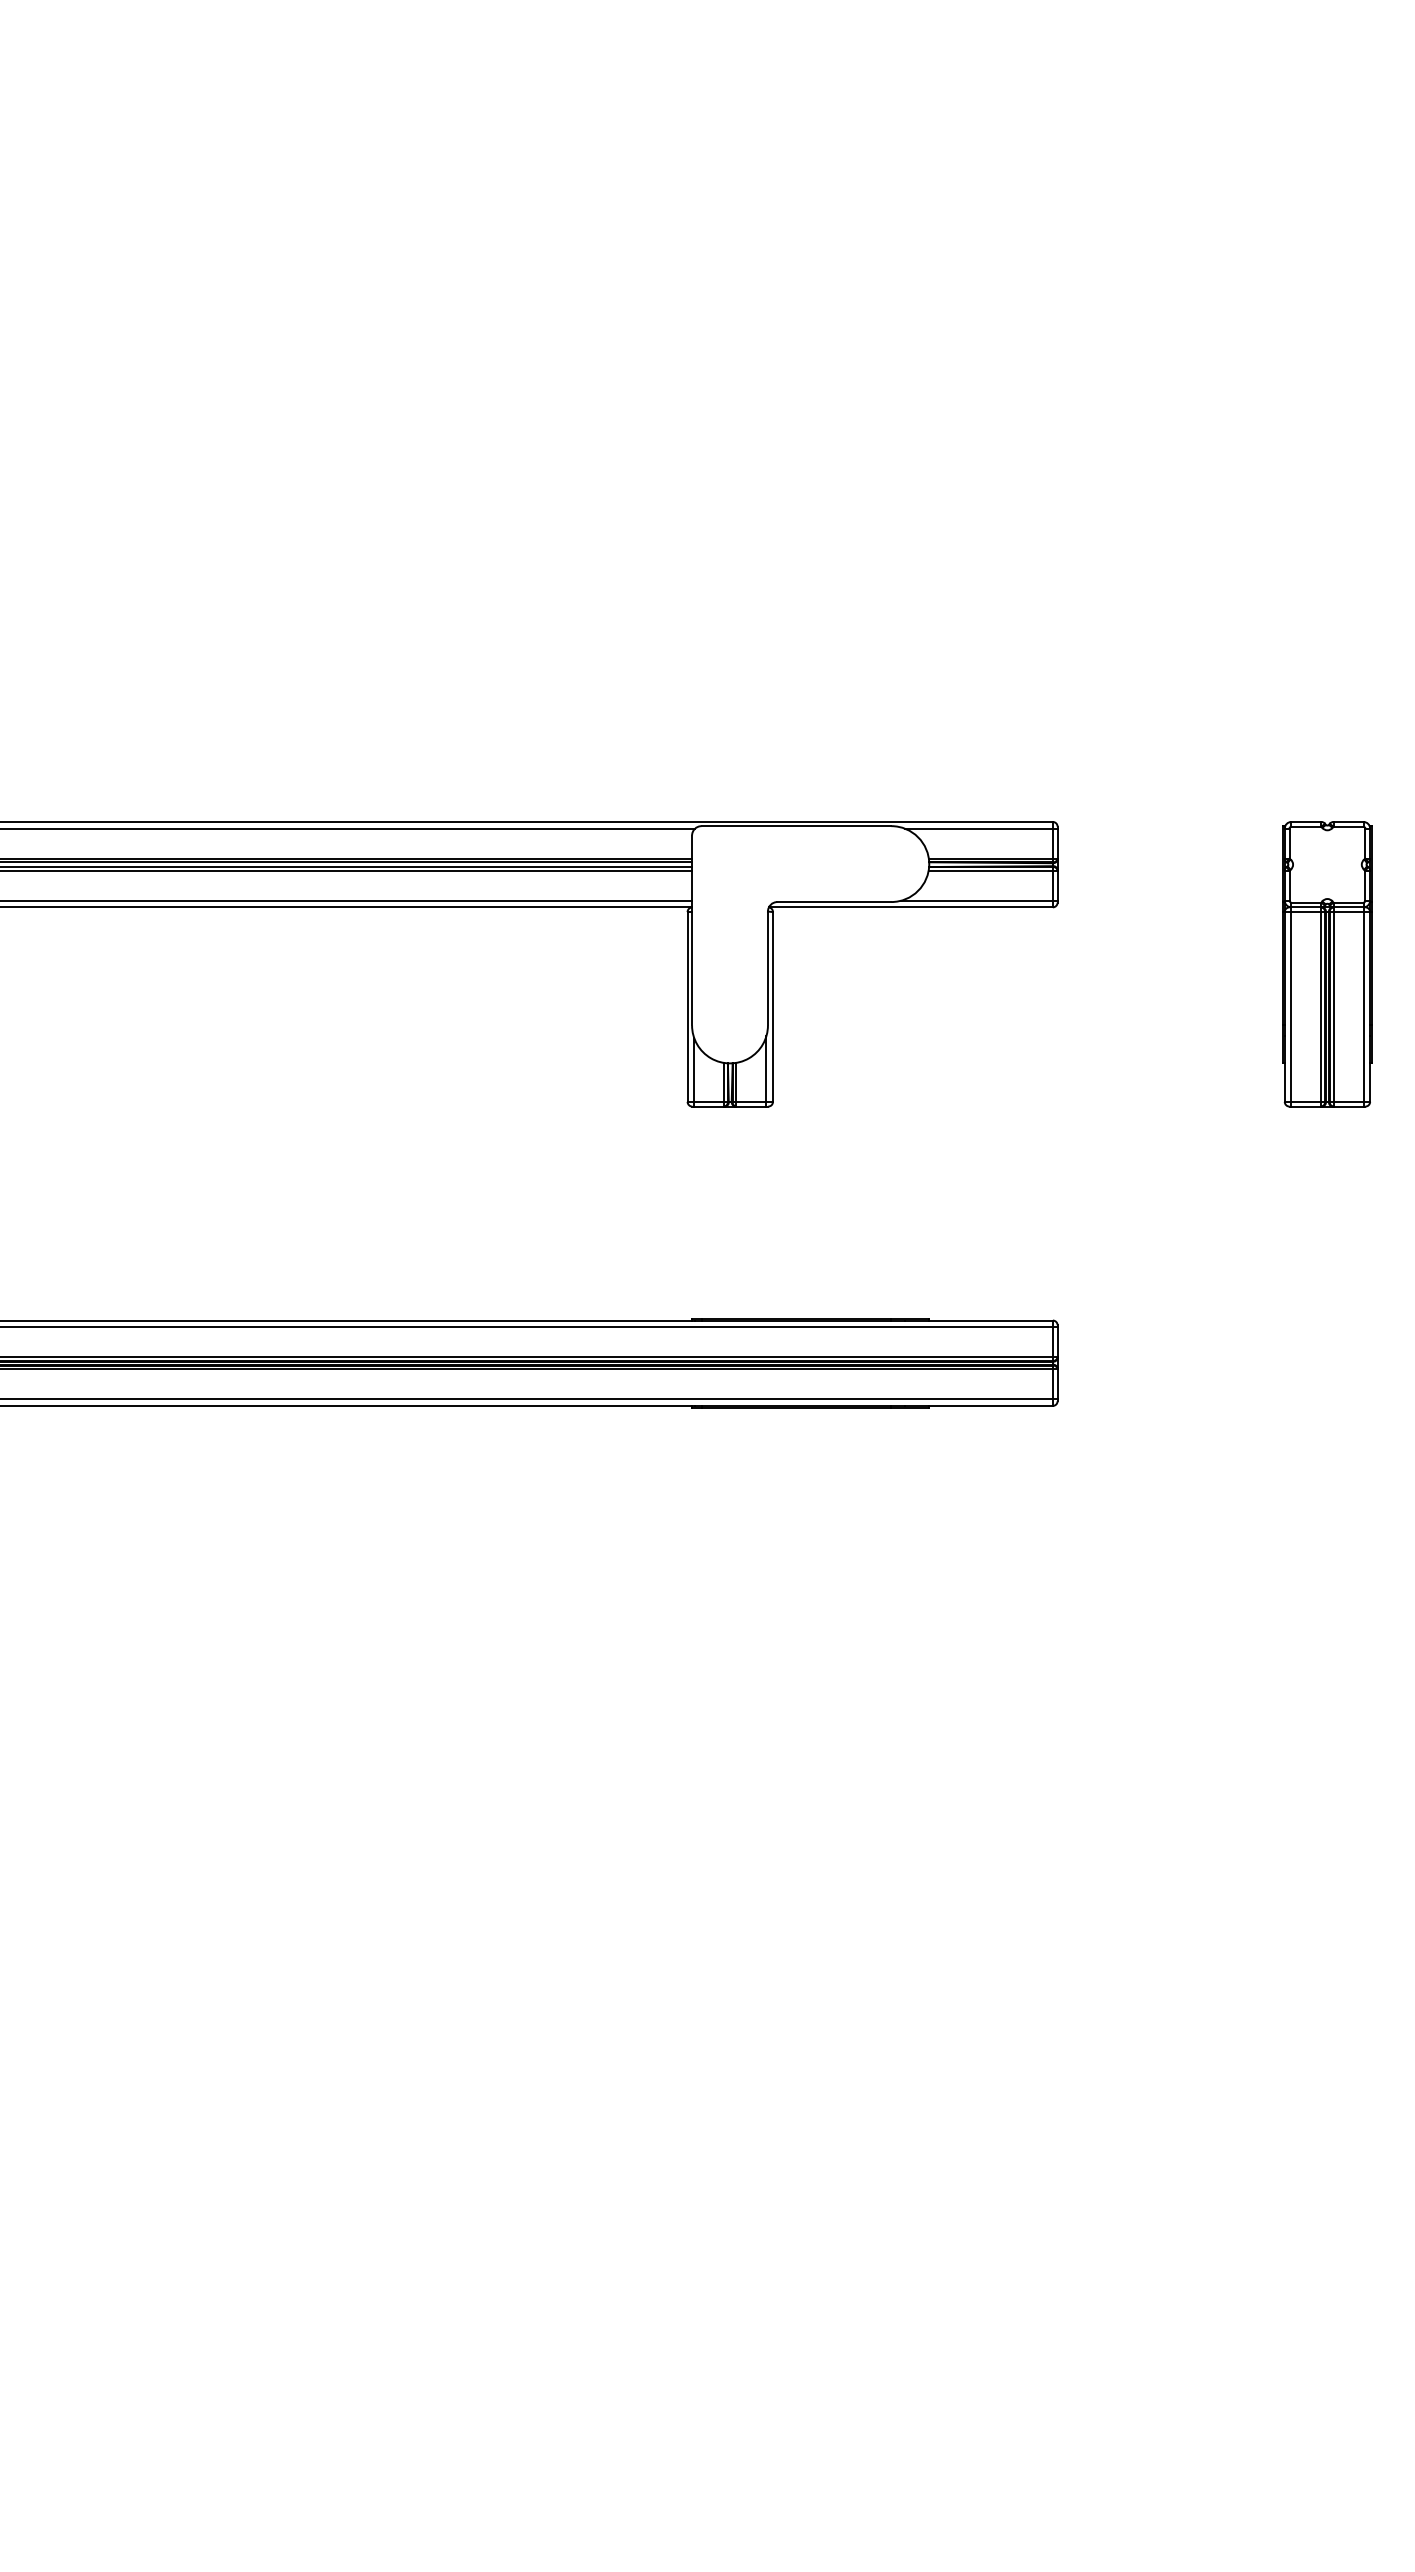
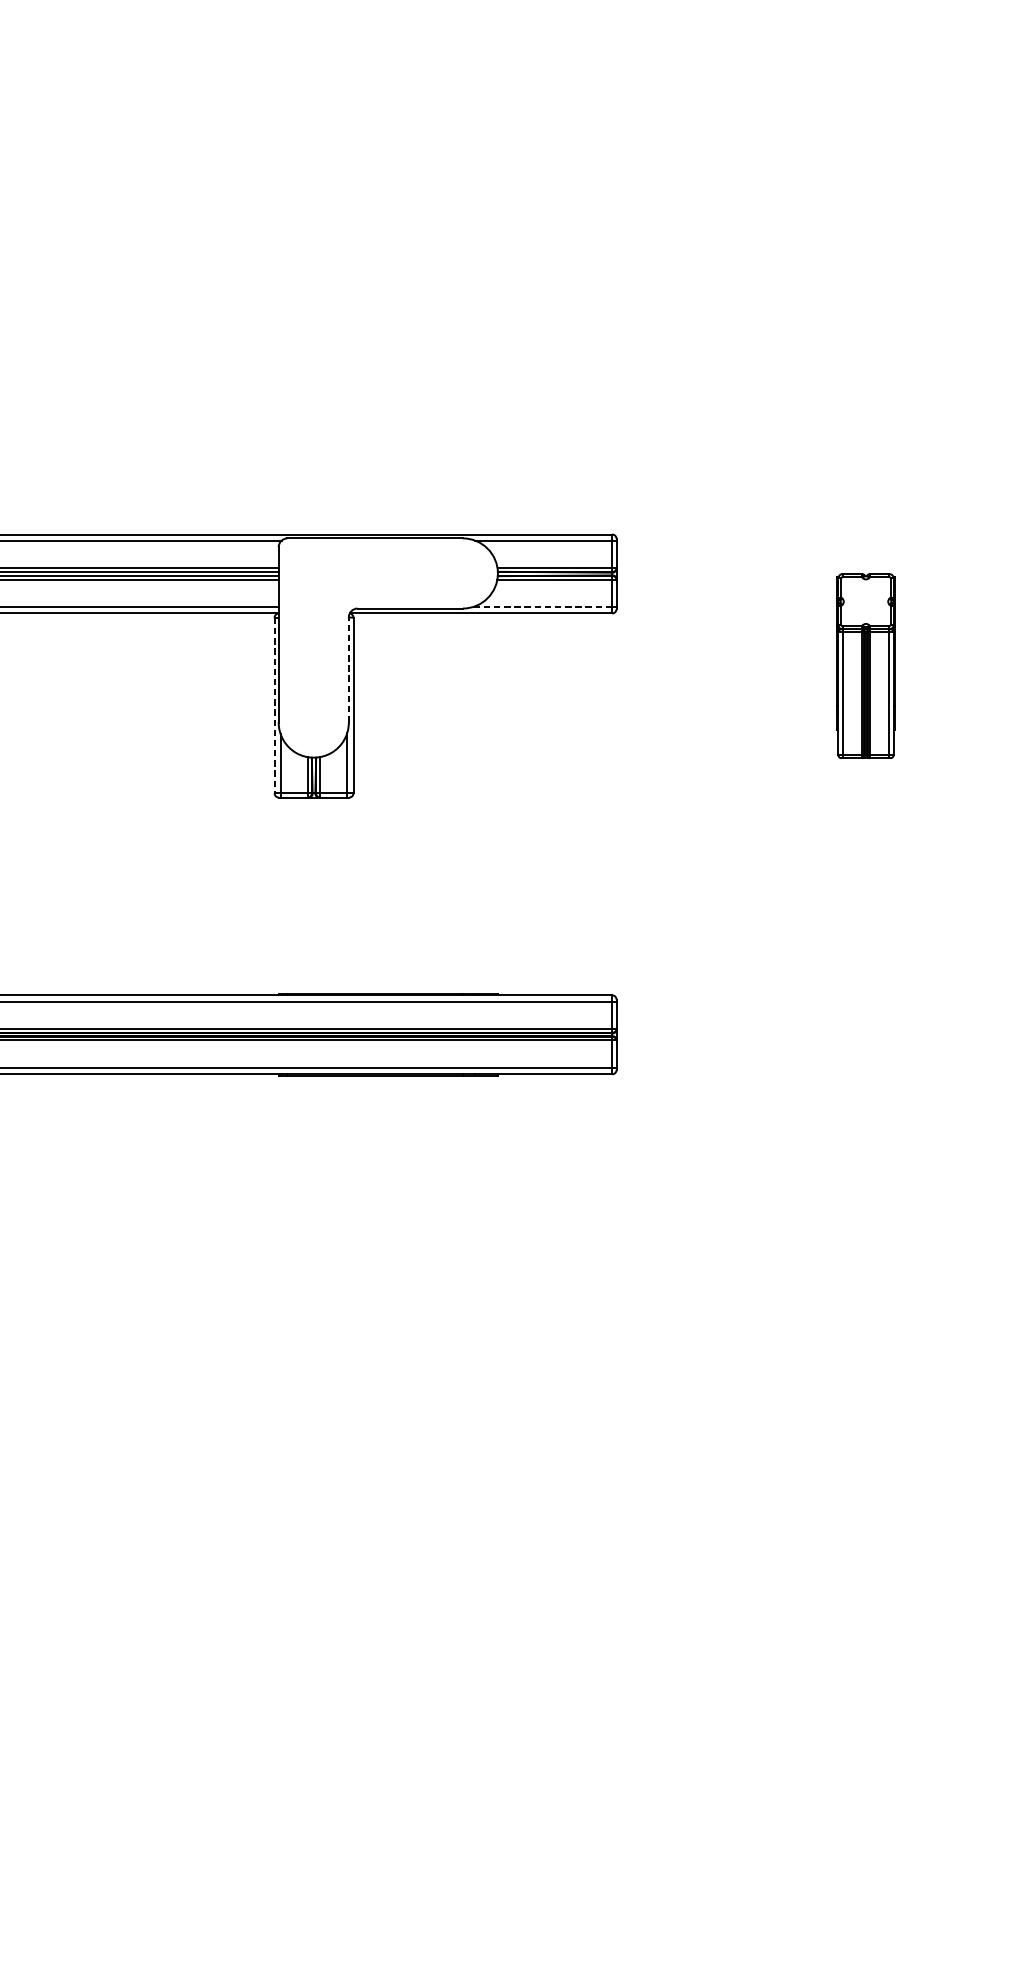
line: (977, 900) -> (542, 607), solid -> dashed
part: (1327, 964) -> (866, 666), size x0.7
line: (767, 968) -> (348, 669), solid -> dashed
line: (687, 1006) -> (274, 705), solid -> dashed

